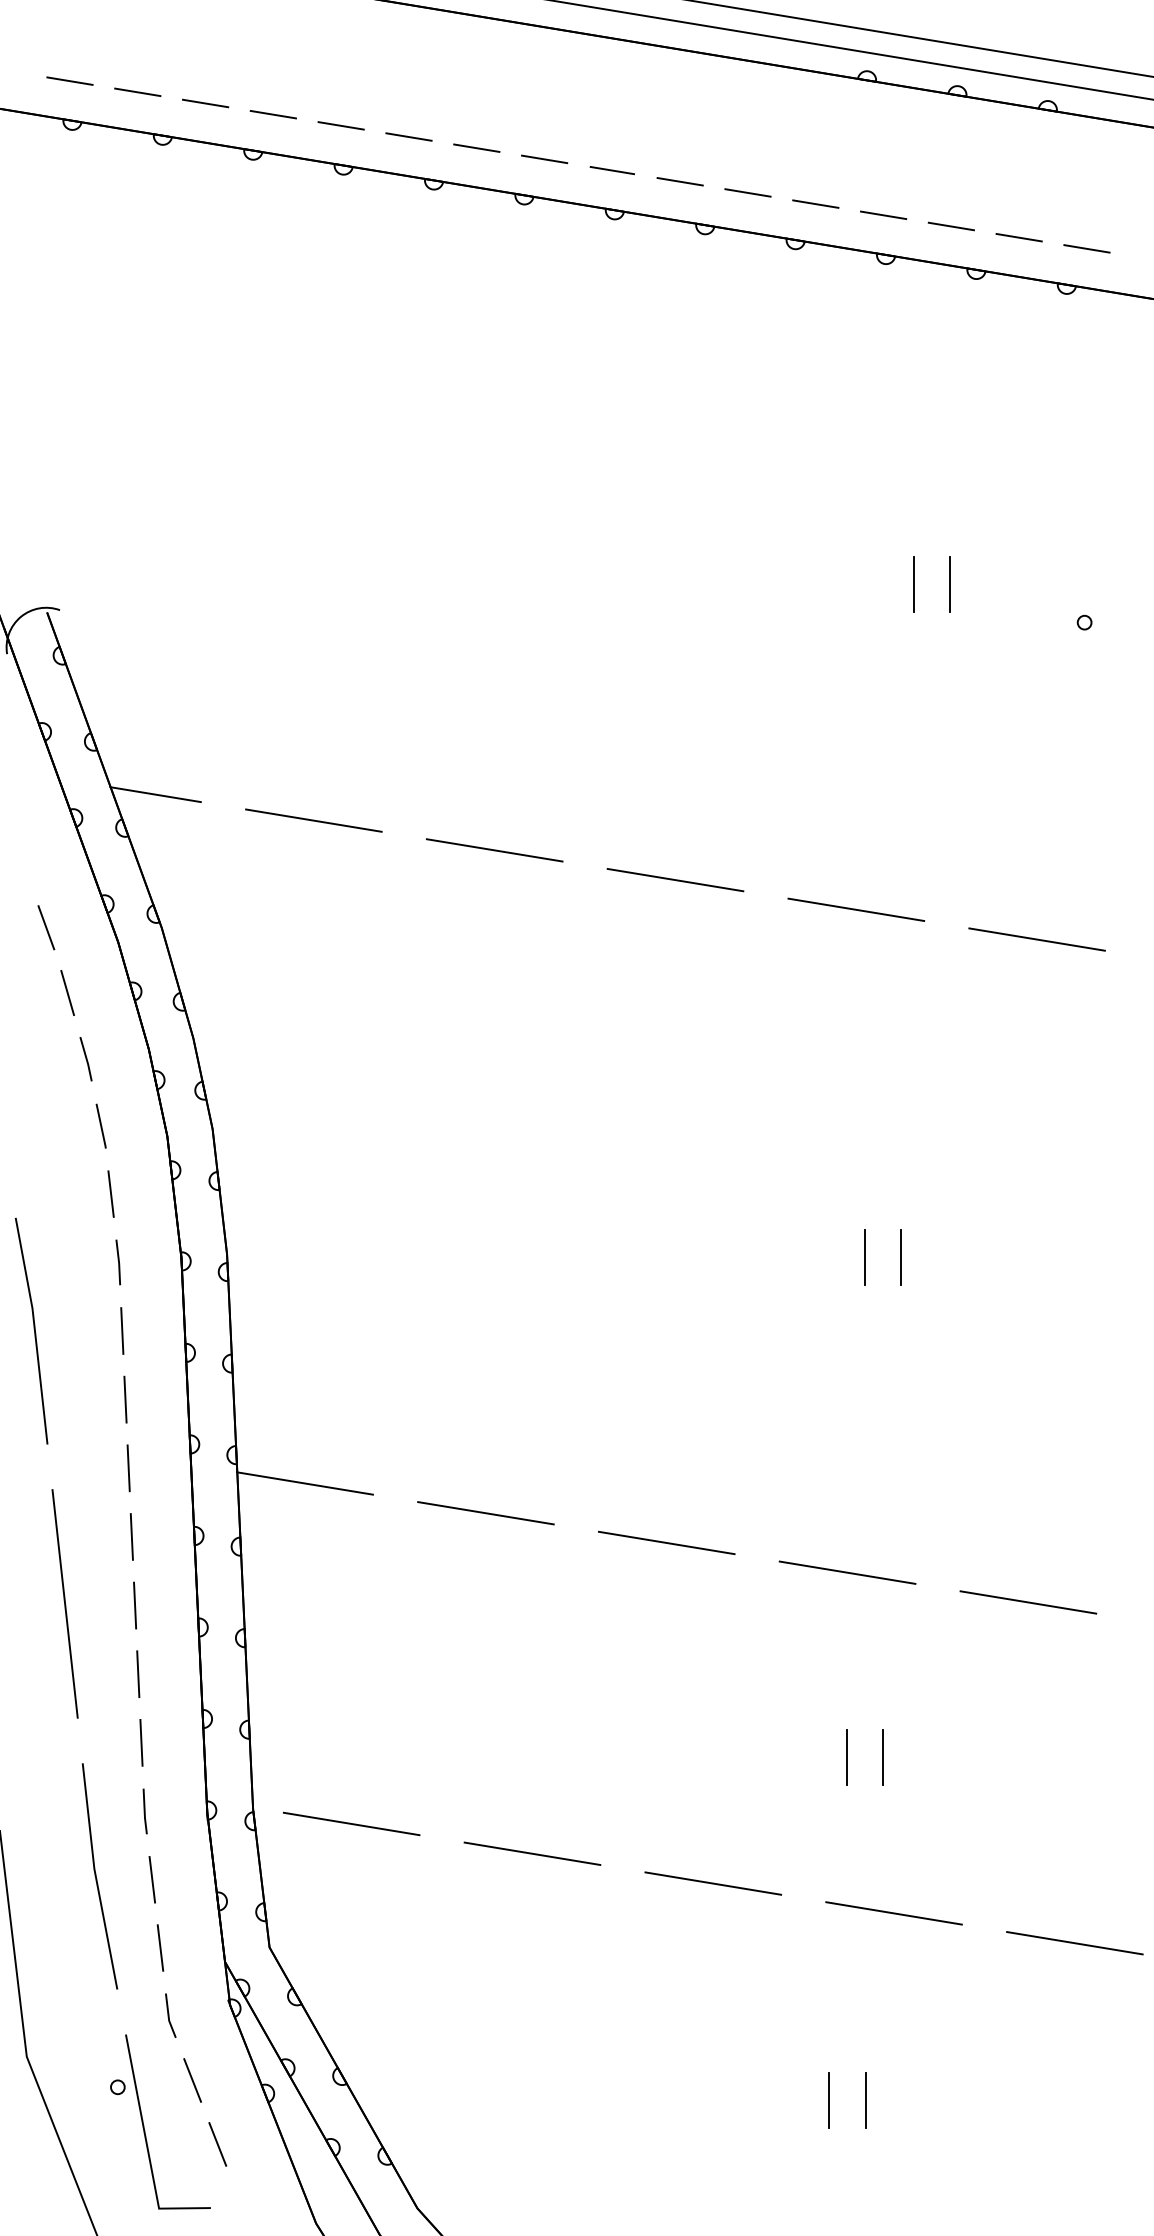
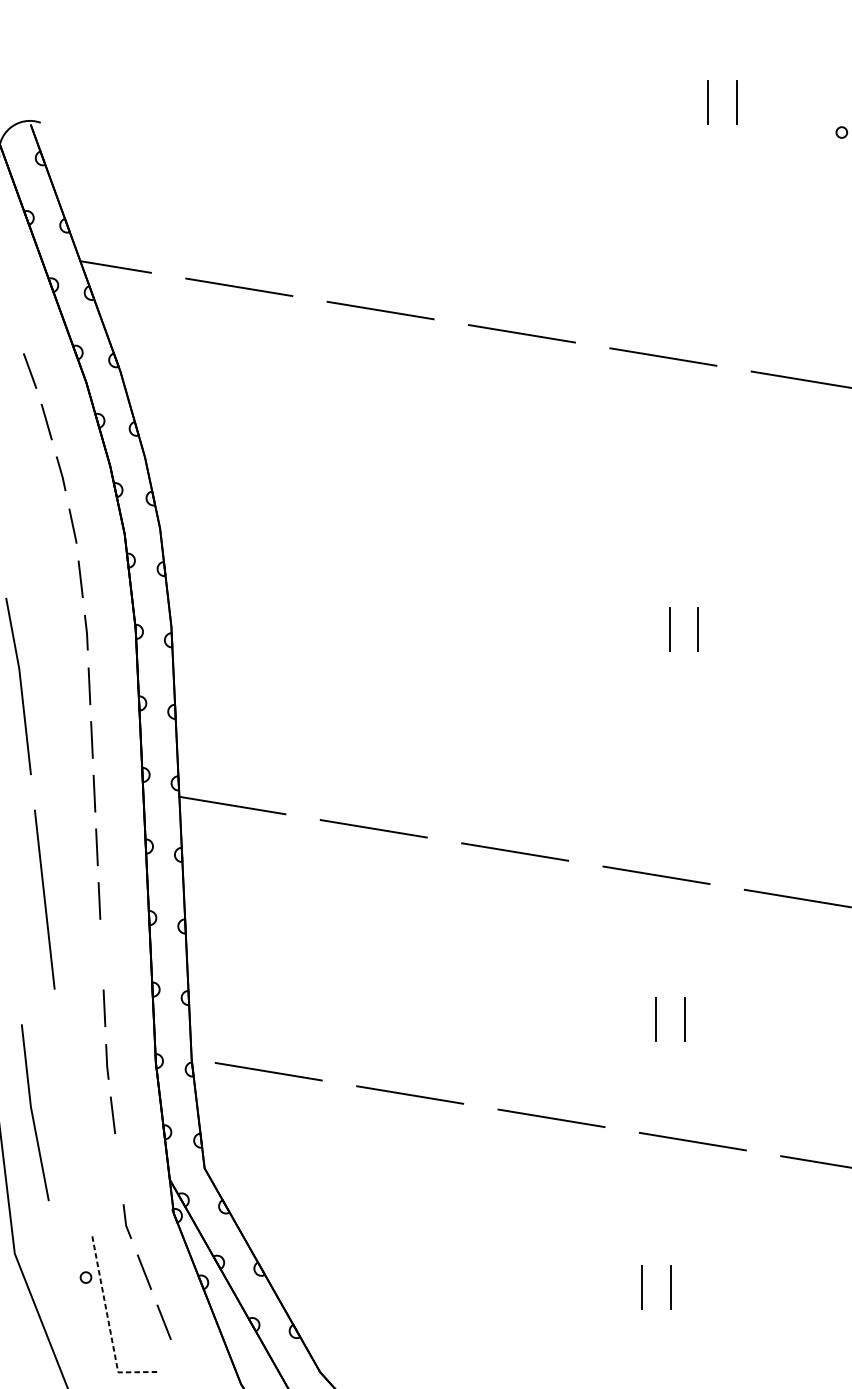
line: (138, 1674) -> (102, 954), removed
line: (97, 1878) -> (33, 1114), moved
line: (160, 1947) -> (119, 1168), removed
line: (147, 2147) -> (109, 1324), solid -> dashed

